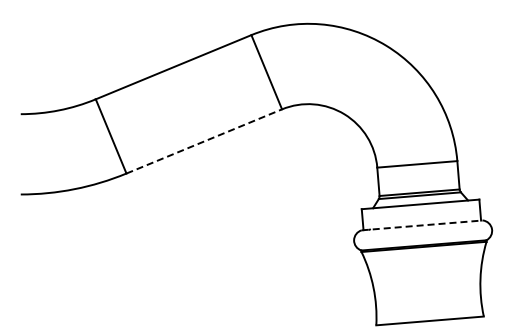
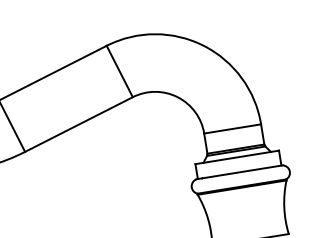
line: (204, 141) -> (79, 124), dashed -> solid
line: (422, 225) -> (239, 172), dashed -> solid

